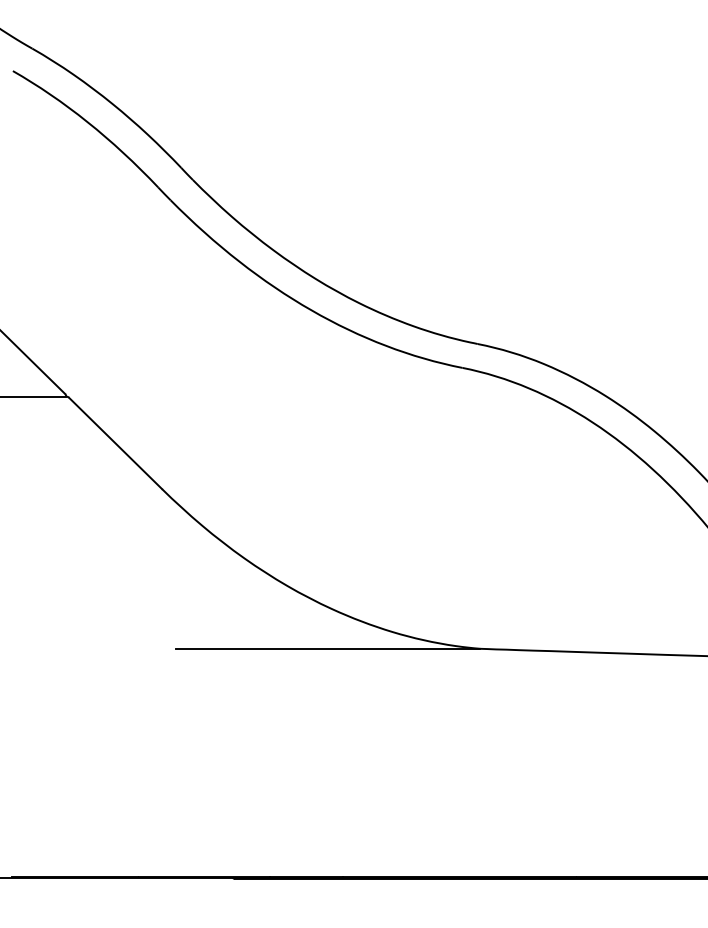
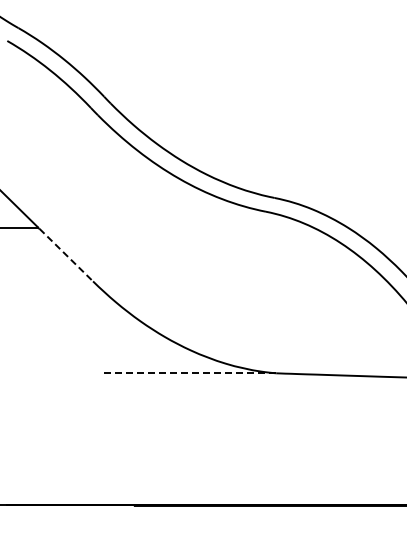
line: (115, 444) -> (66, 255), solid -> dashed
line: (327, 649) -> (188, 373), solid -> dashed

